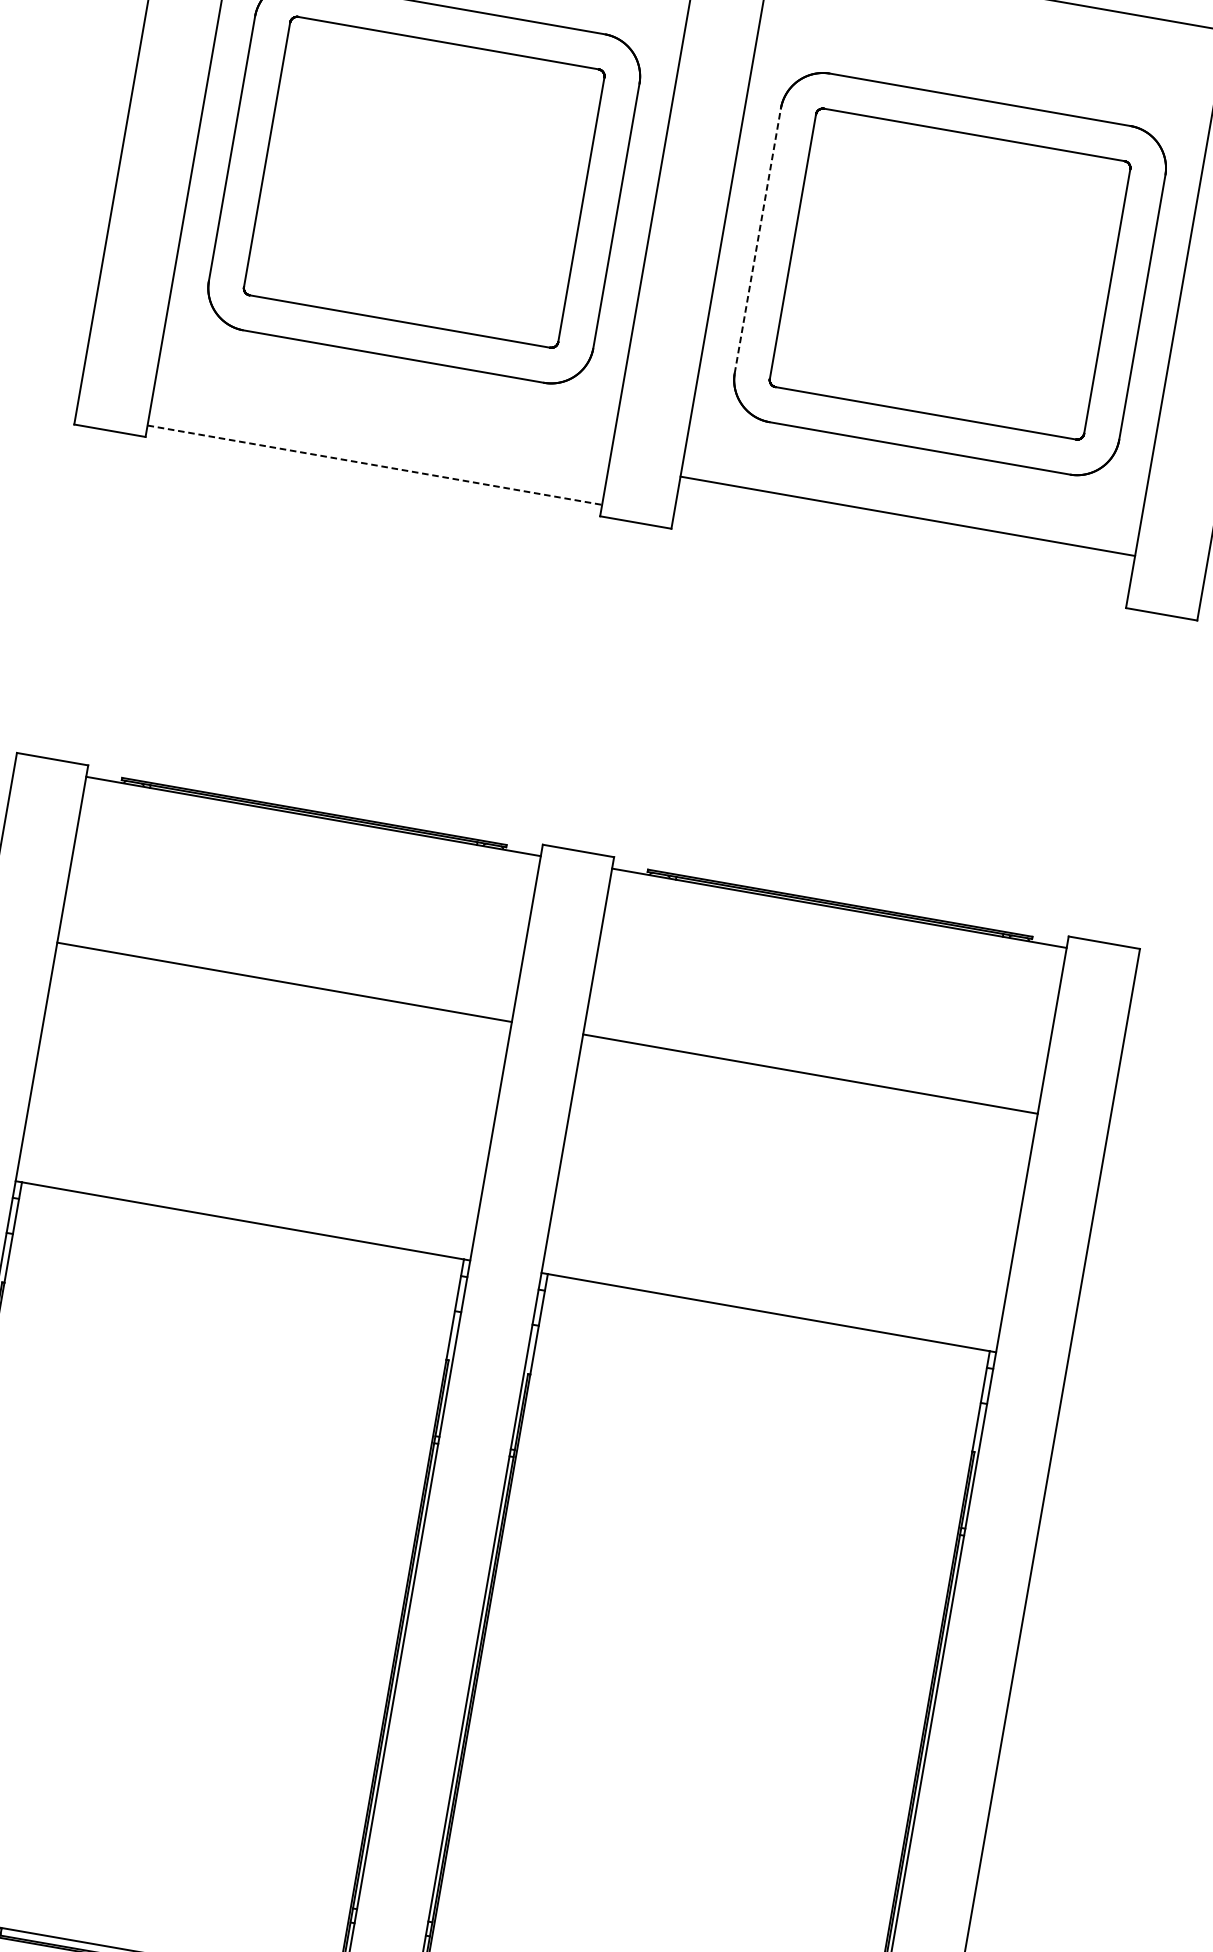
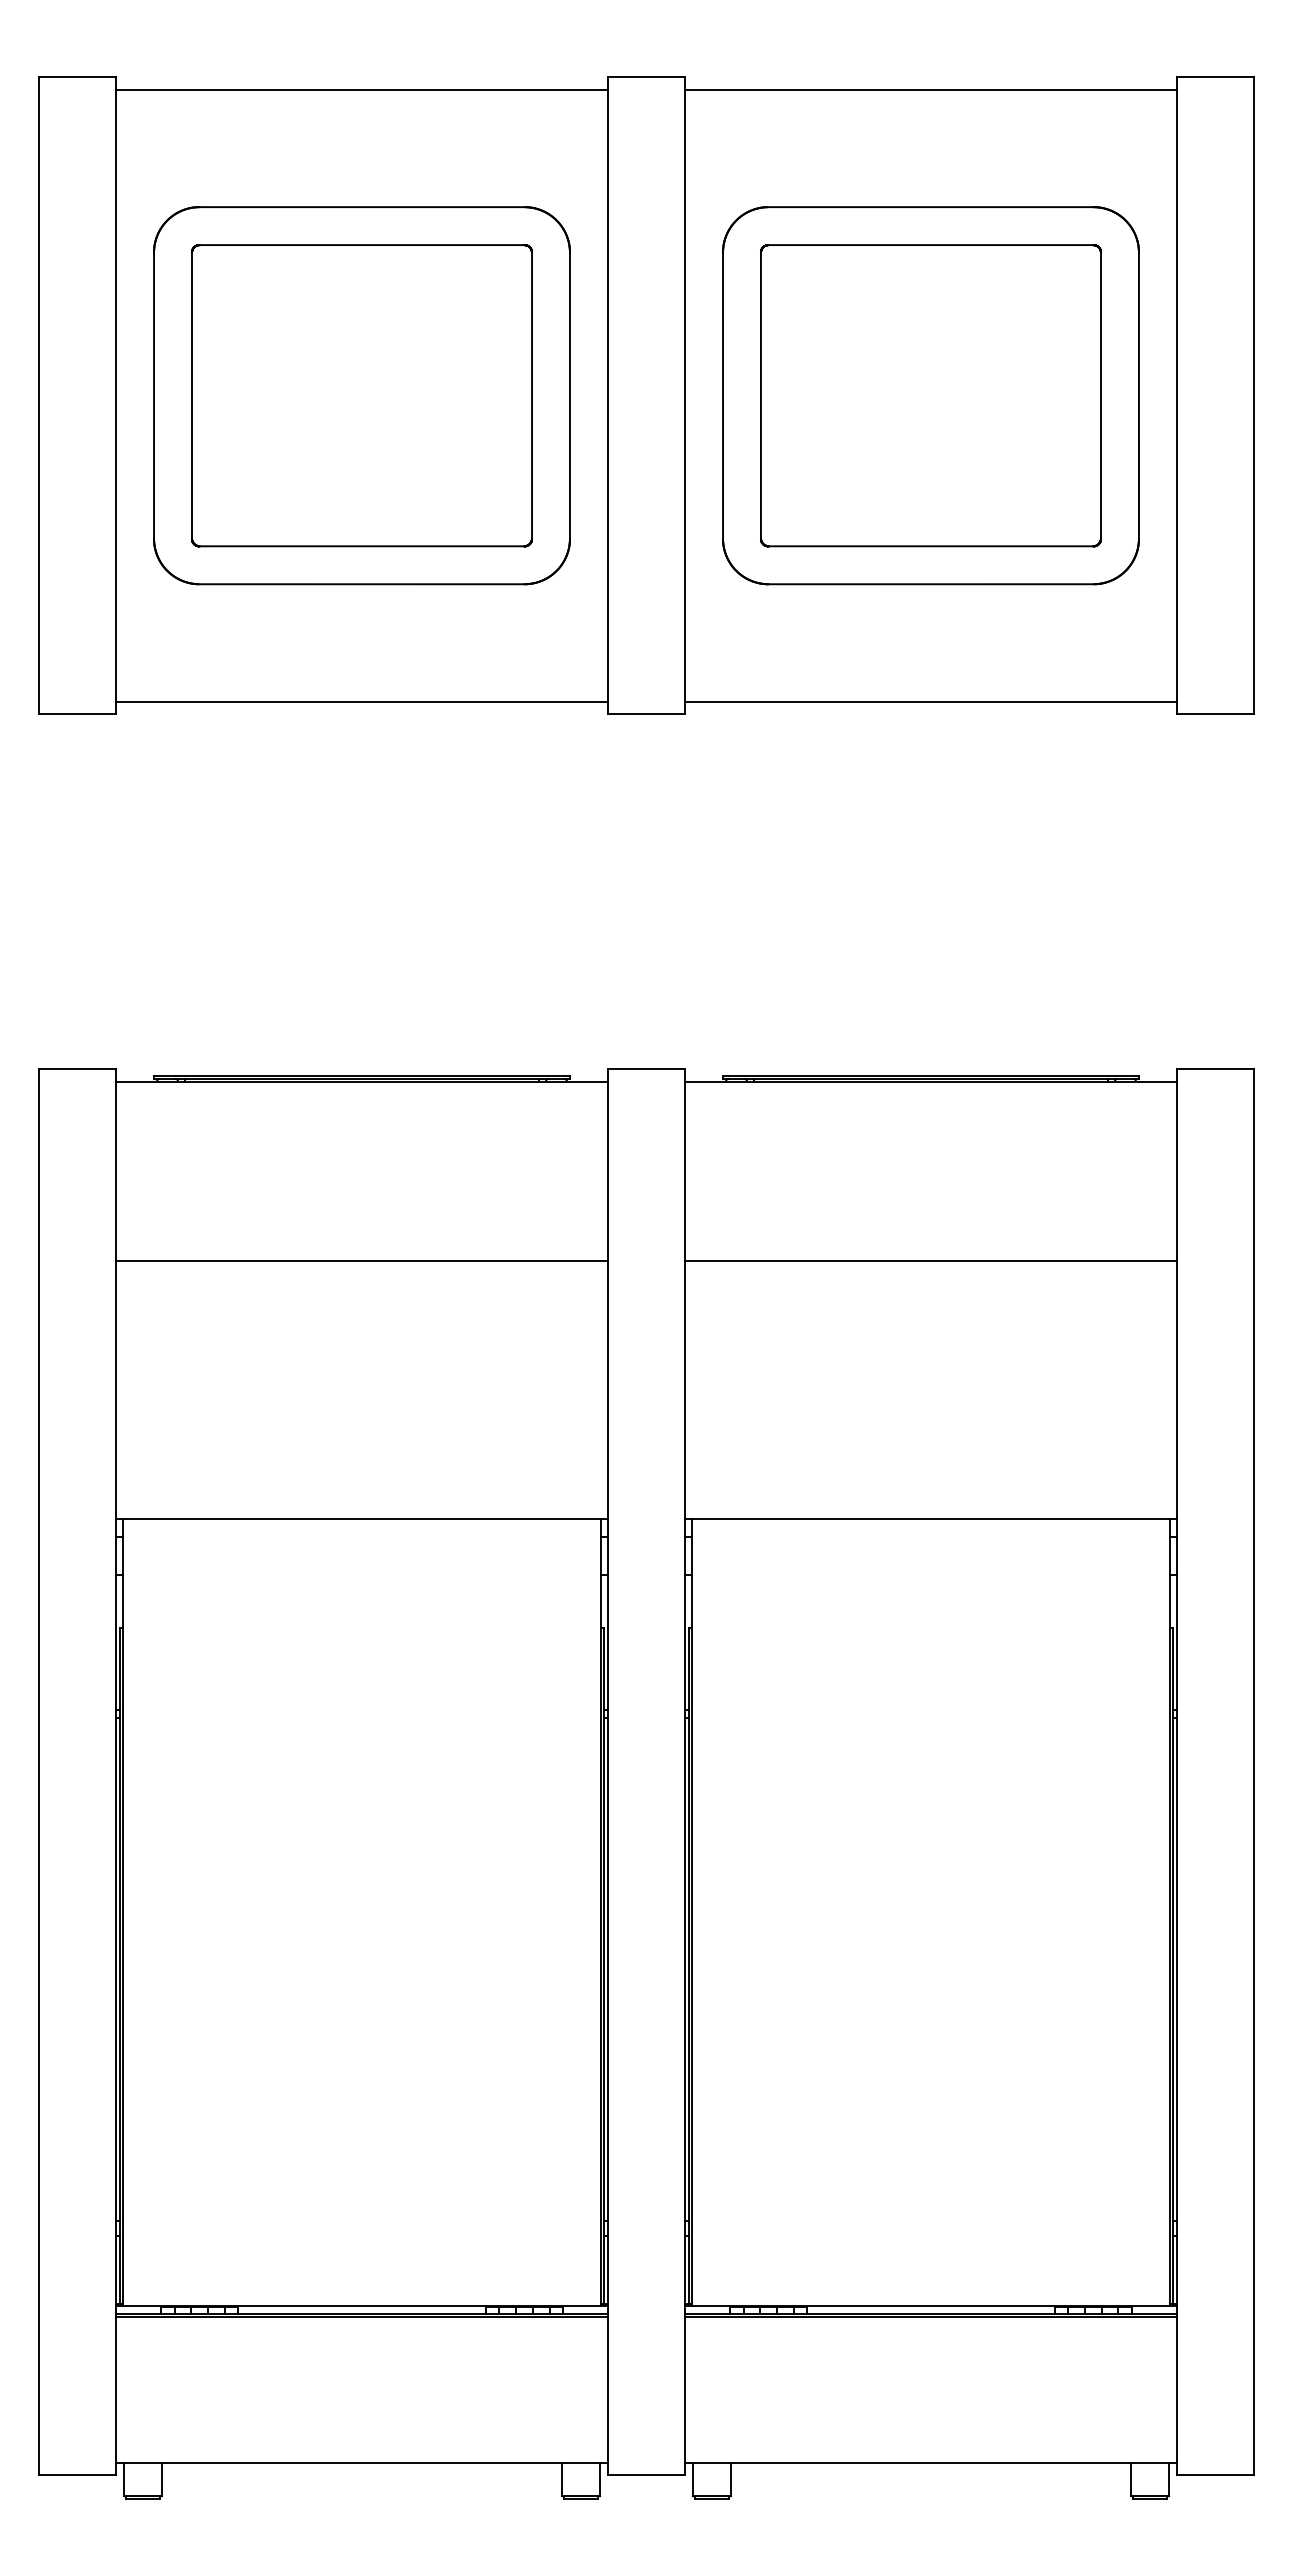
line: (758, 241) -> (723, 396), dashed -> solid
line: (375, 465) -> (362, 701), dashed -> solid
line: (907, 516) -> (930, 701), moved

